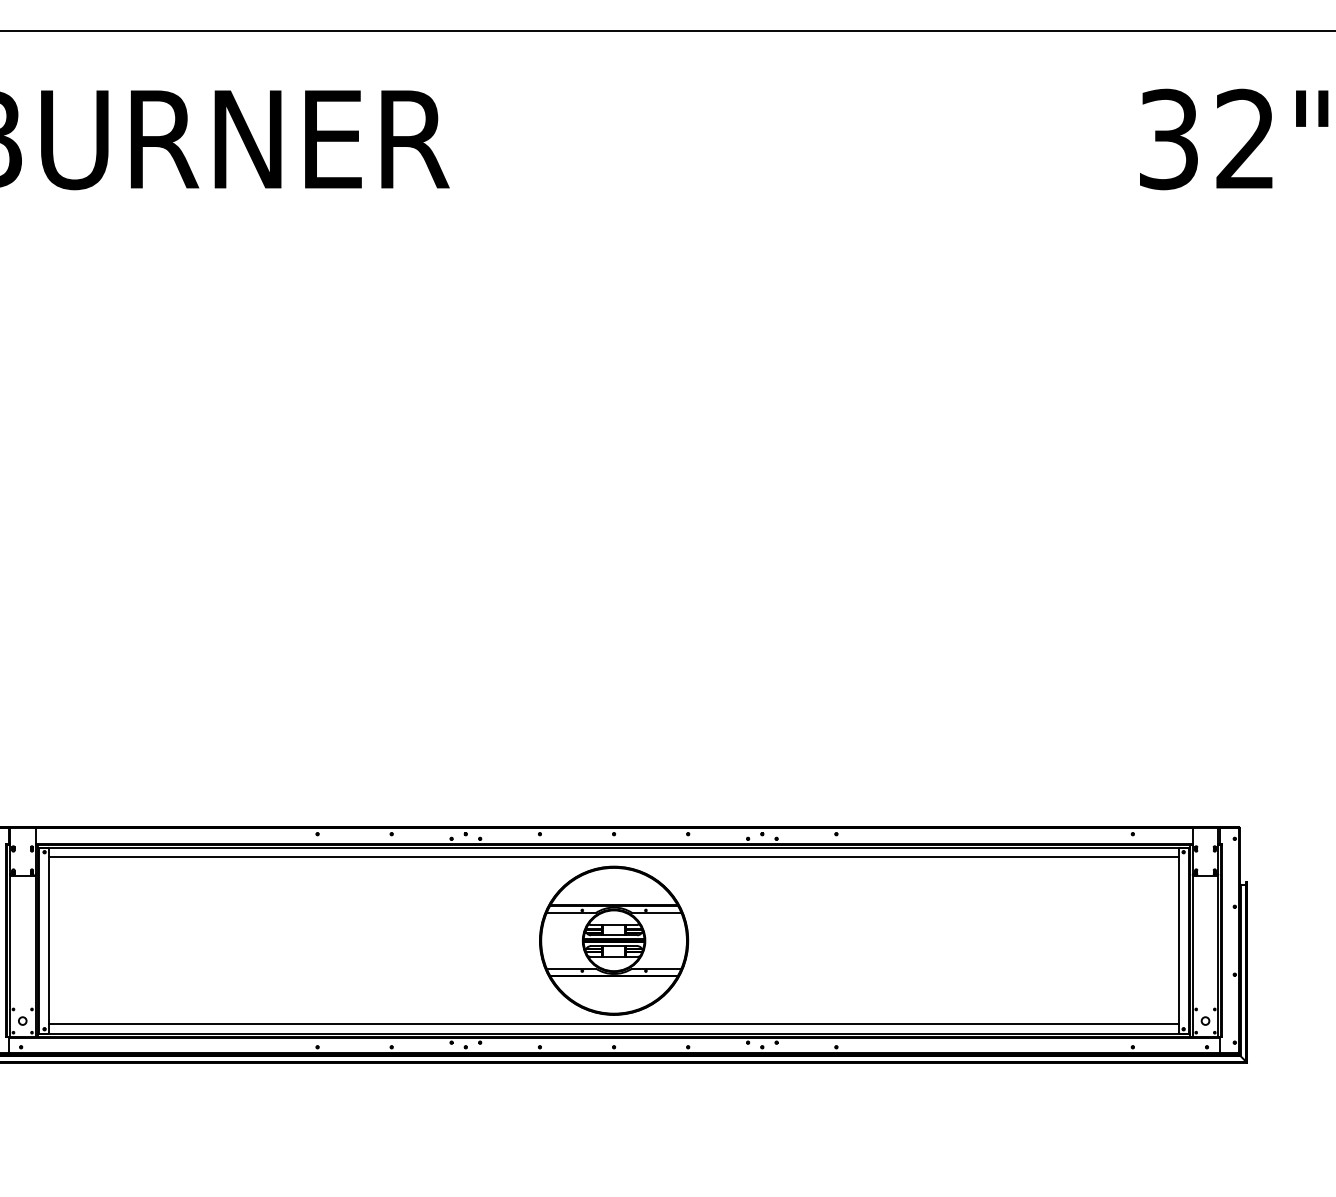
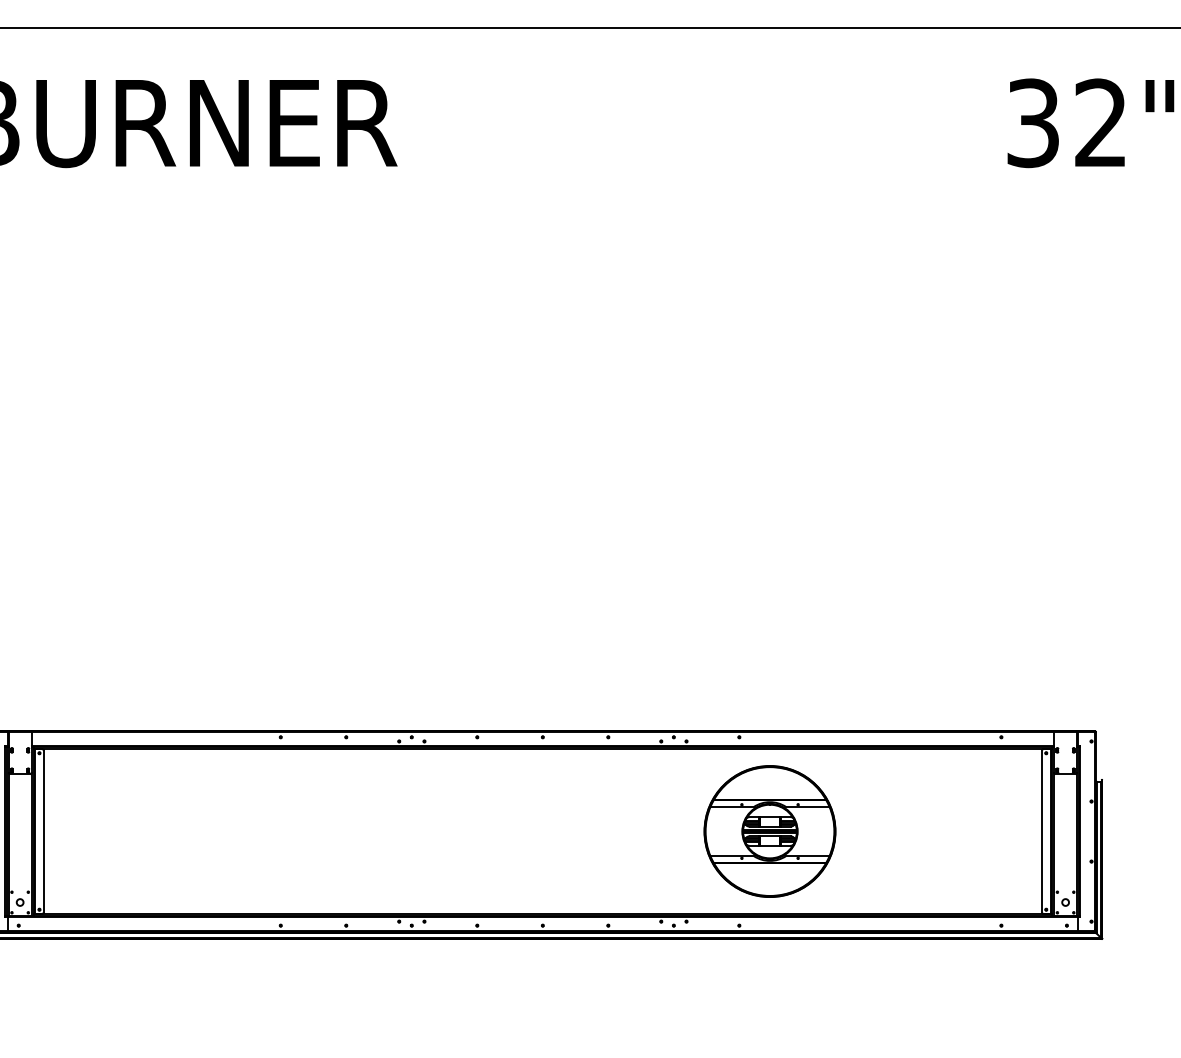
line: (613, 857) -> (542, 757), removed
part: (614, 940) -> (770, 831), moved
line: (613, 1024) -> (542, 905), removed

